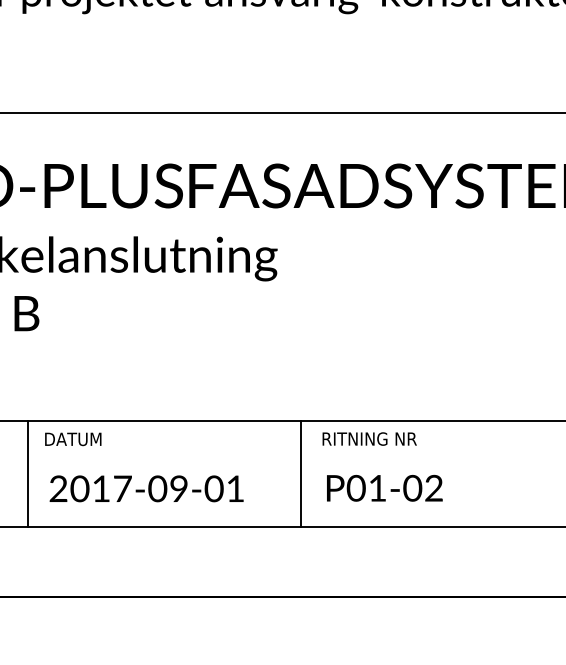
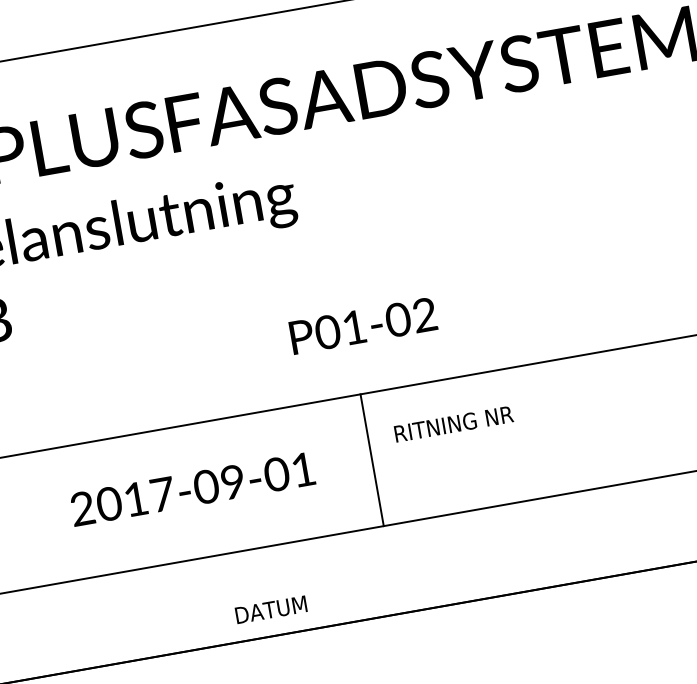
text: (369, 438) -> (453, 423), moved
text: (73, 439) -> (271, 609), moved
line: (28, 473) -> (31, 519), removed
text: (384, 487) -> (362, 324), moved
text: (146, 488) -> (192, 488), moved

